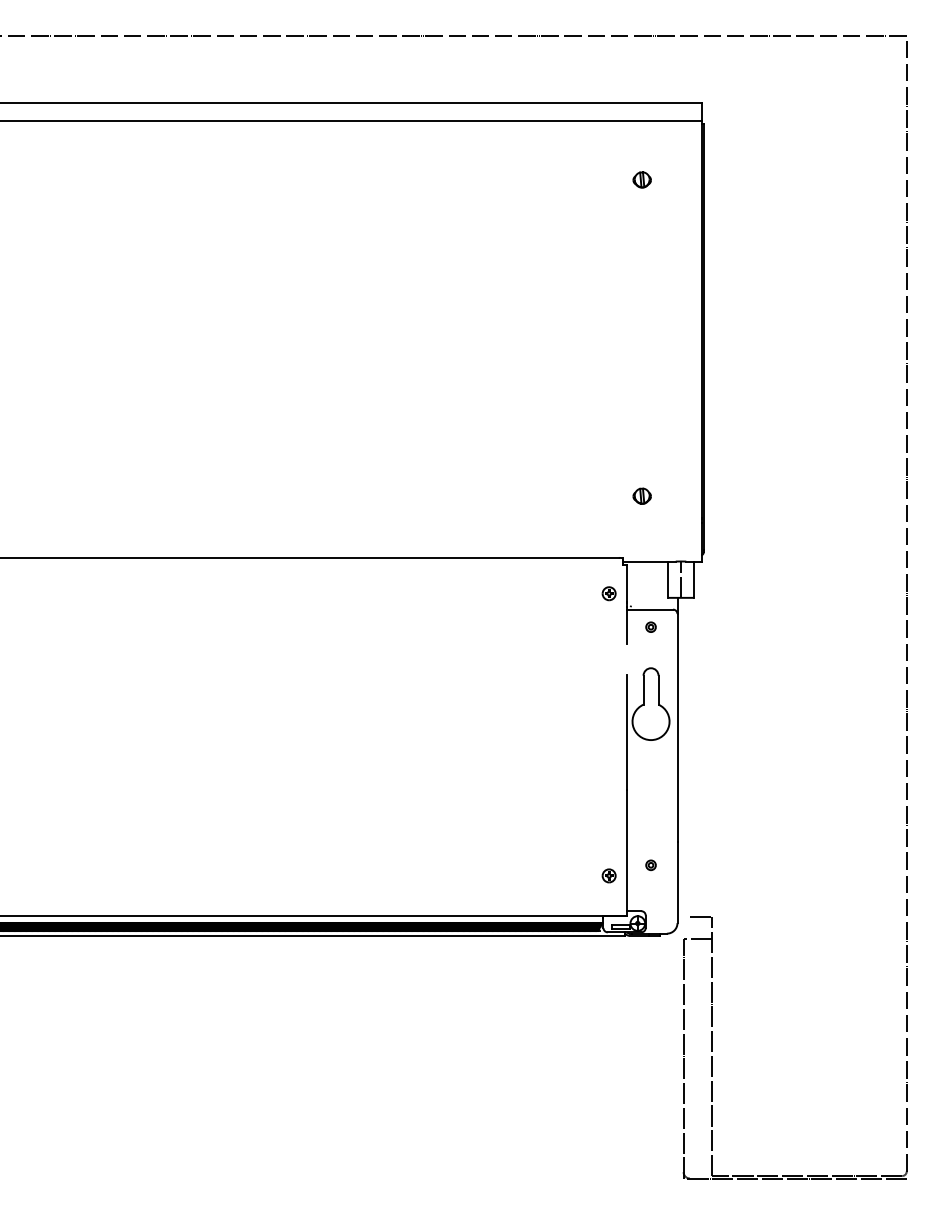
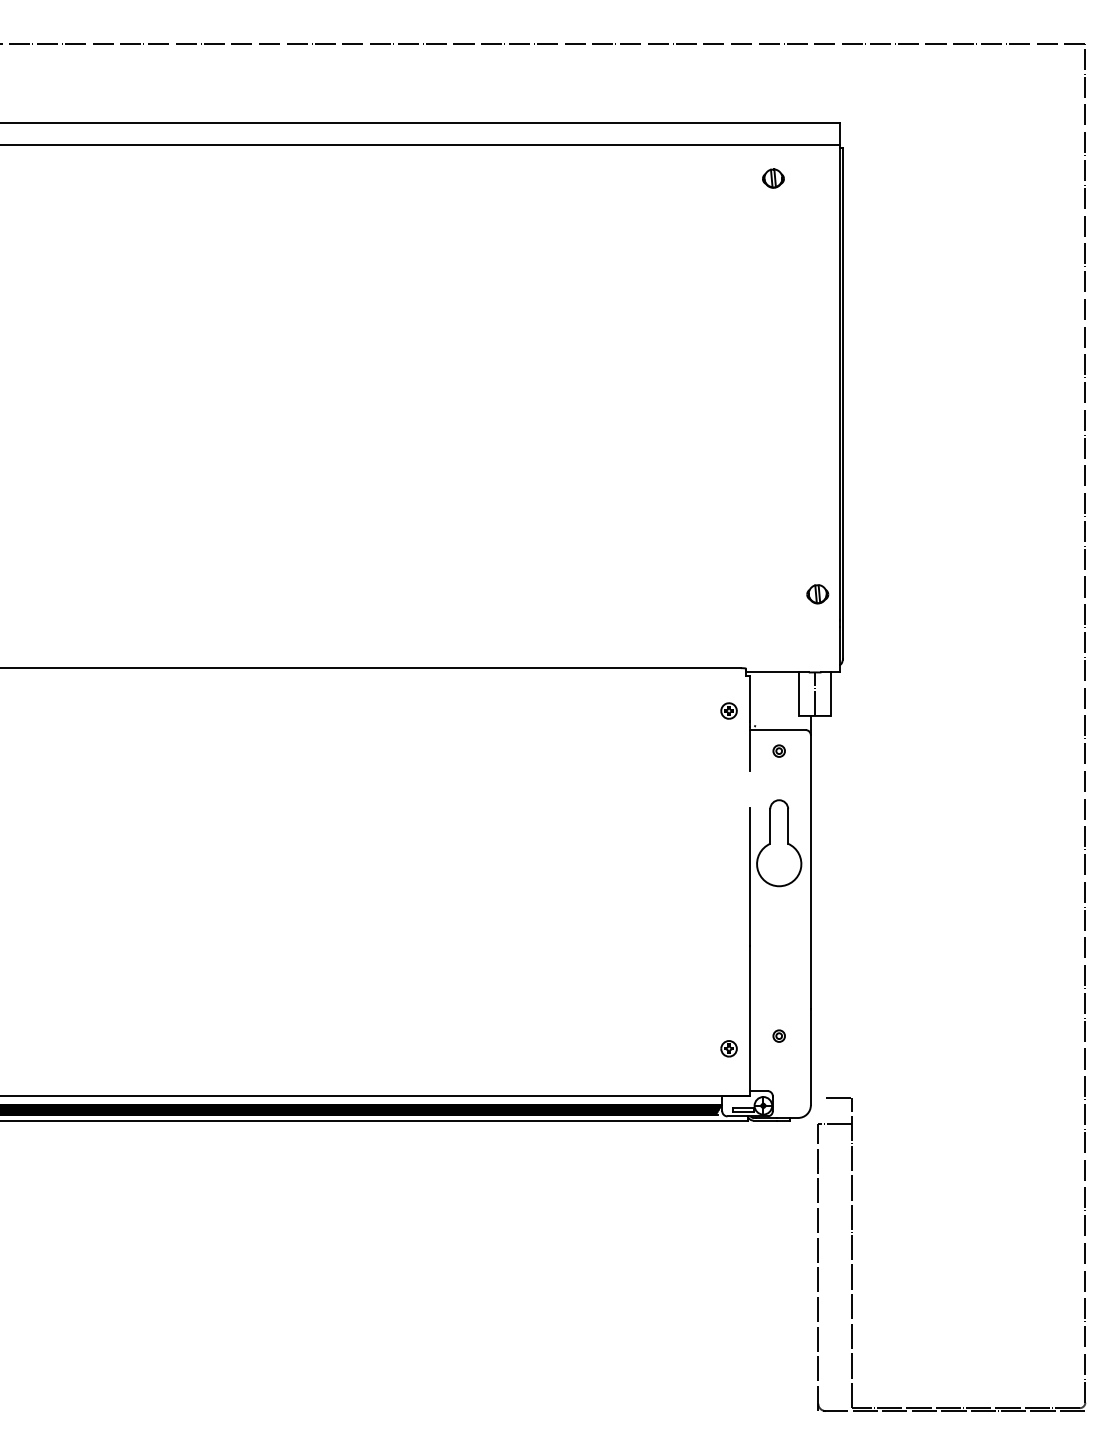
part: (641, 179) -> (772, 178), moved
part: (641, 495) -> (816, 593), moved

